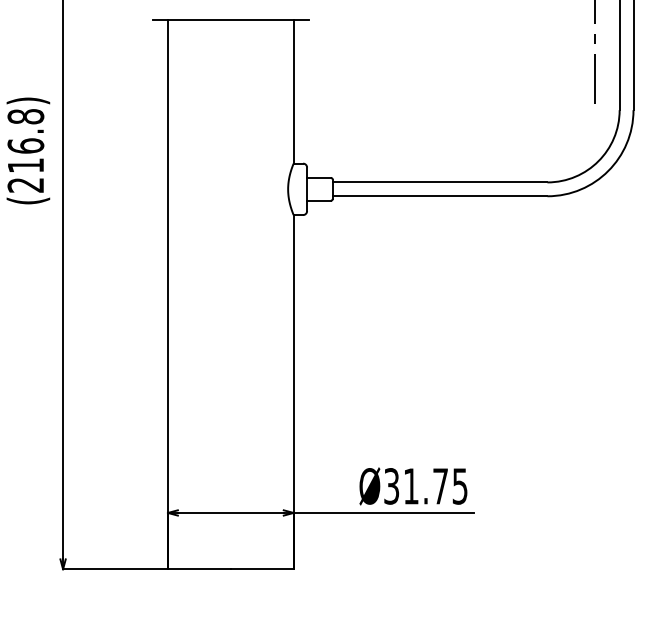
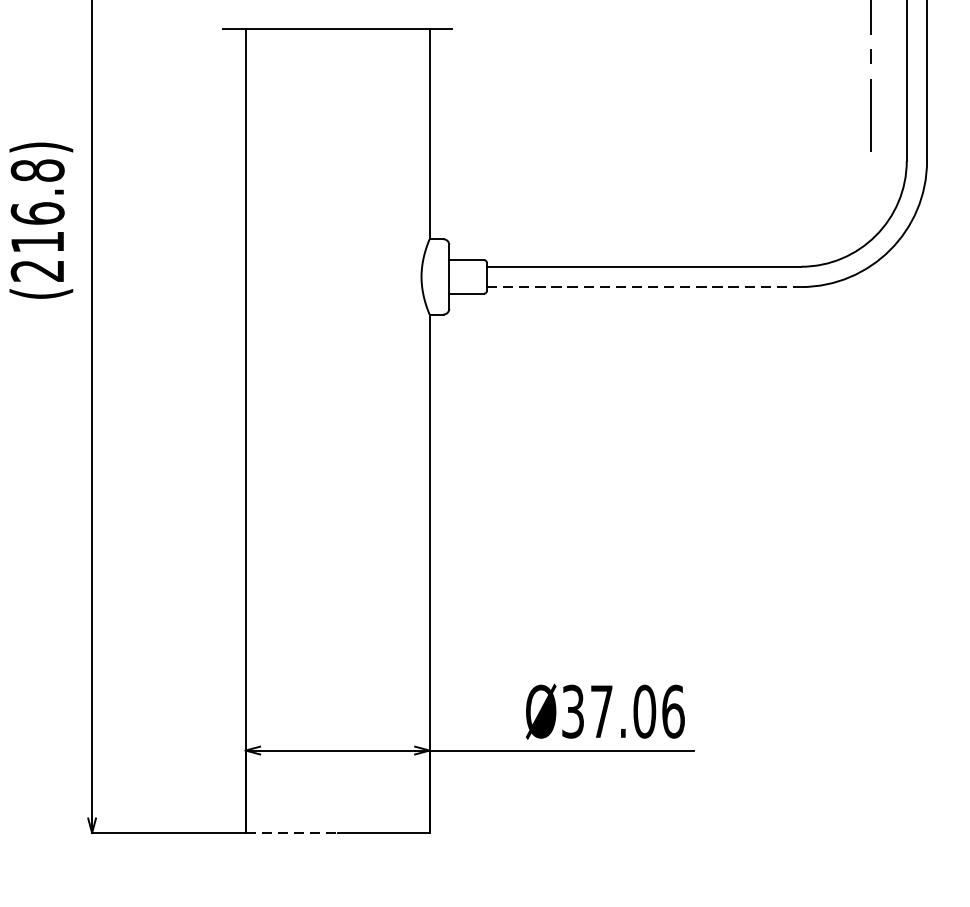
line: (440, 196) -> (644, 287), solid -> dashed
text: (436, 486) -> (638, 711), Ø31.75 -> Ø37.06
line: (199, 569) -> (291, 833), solid -> dashed

